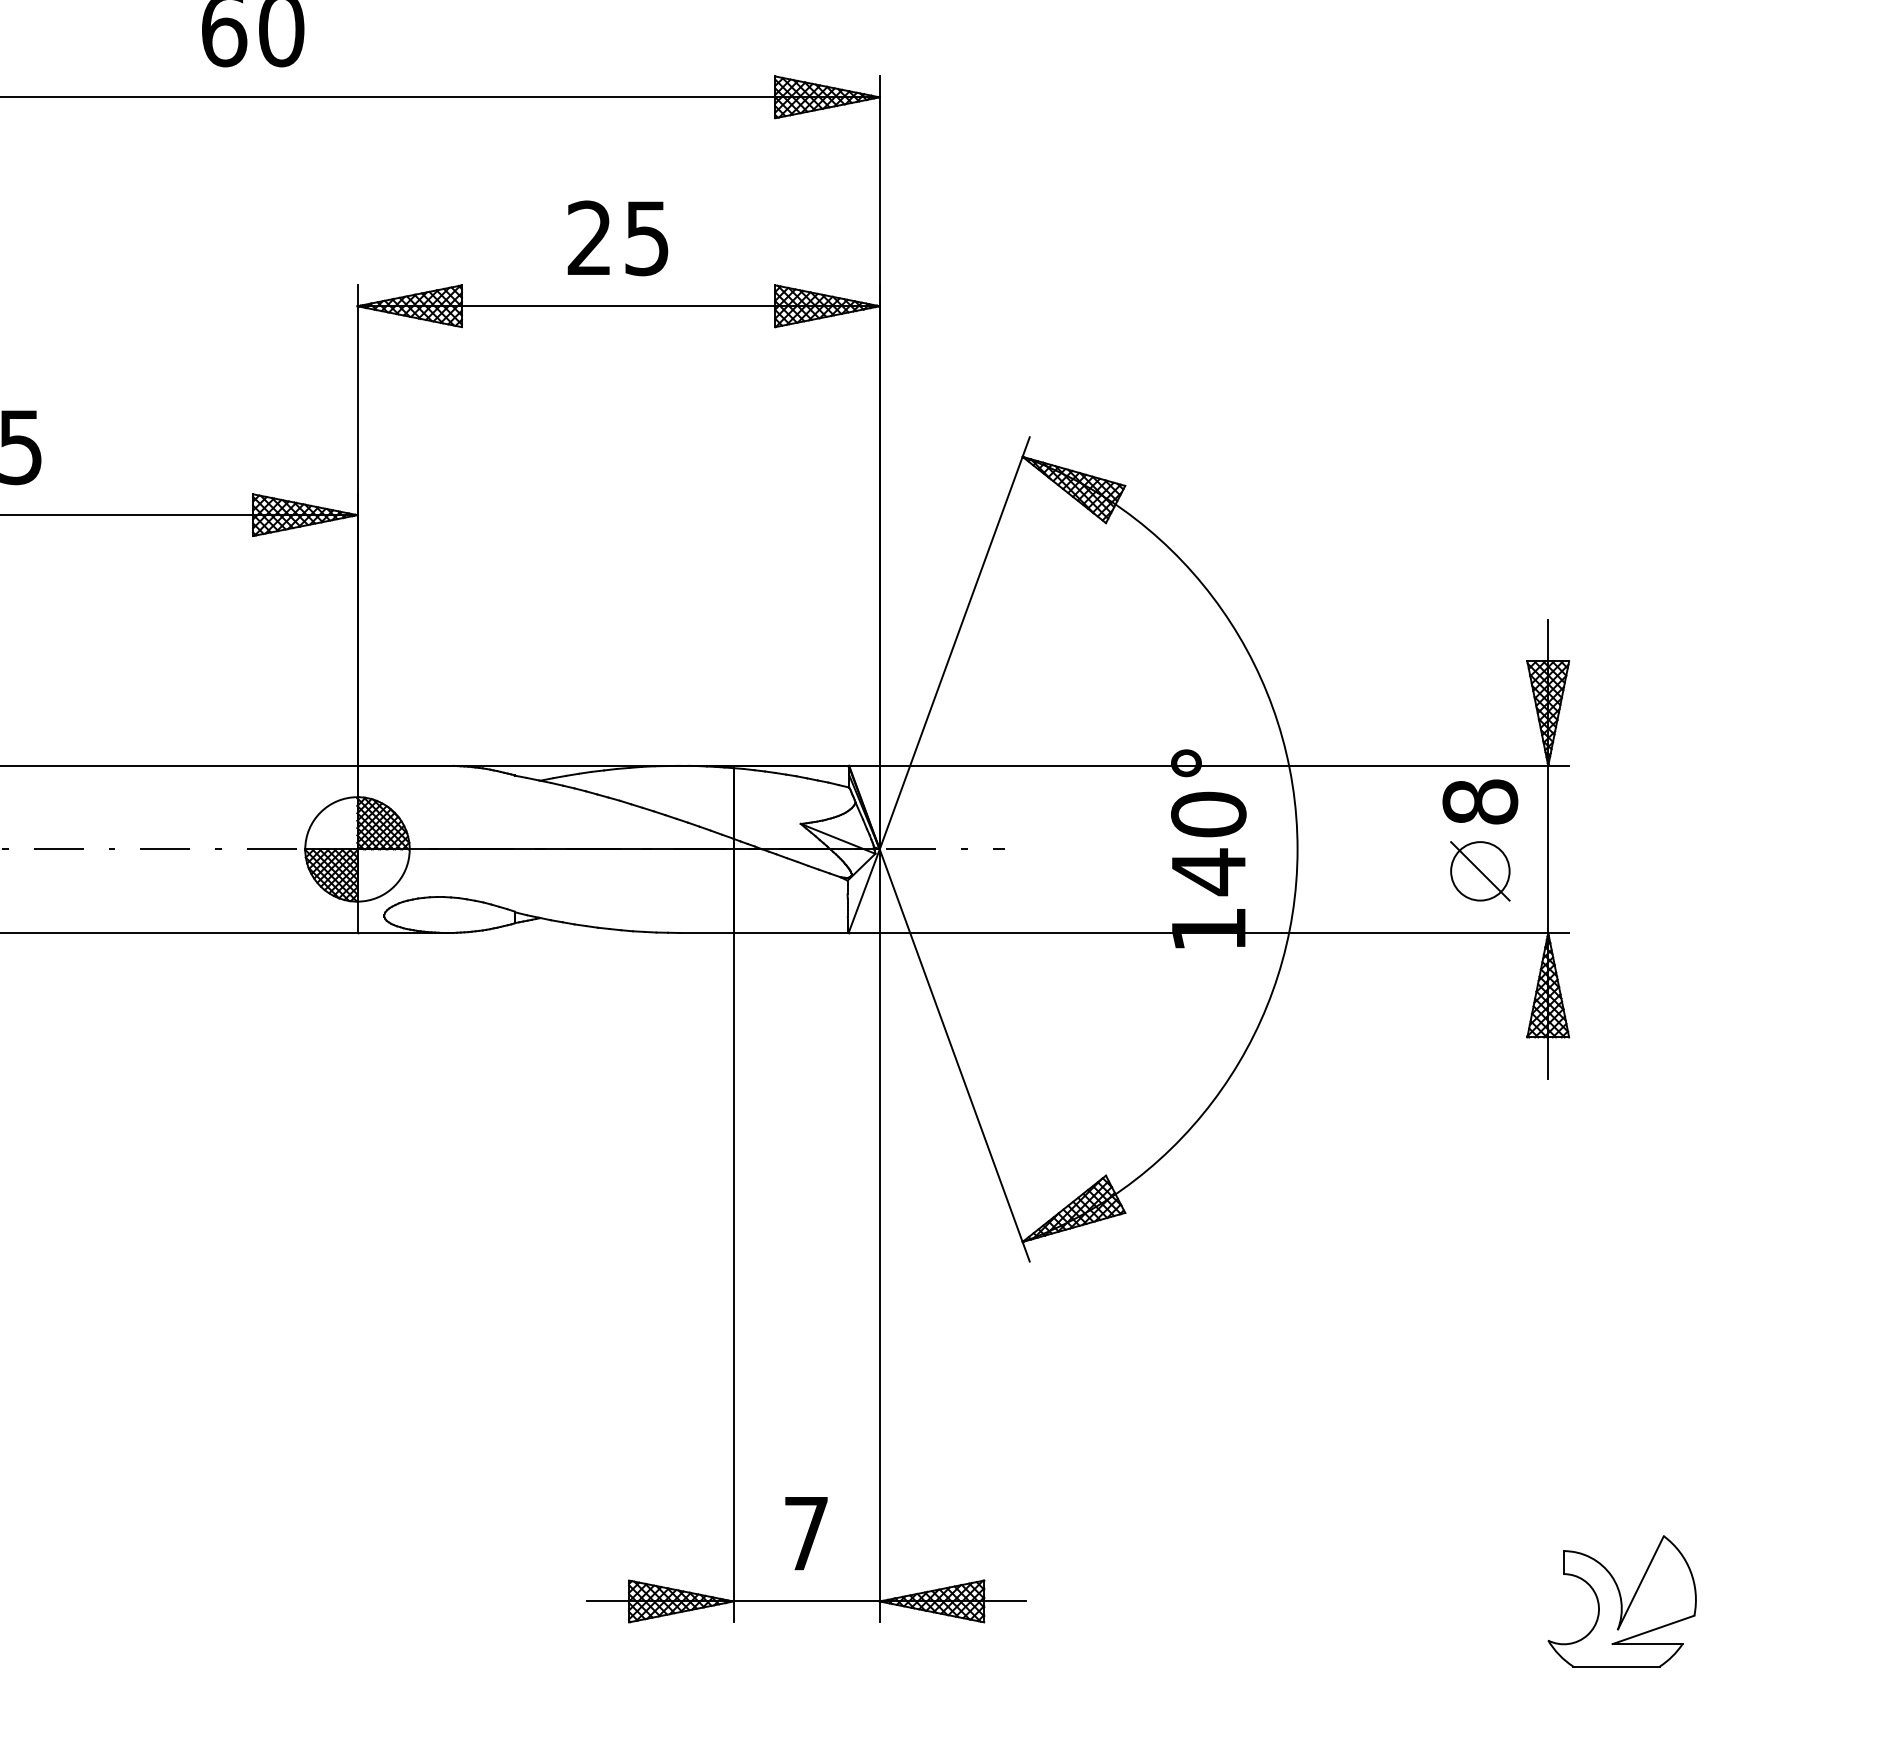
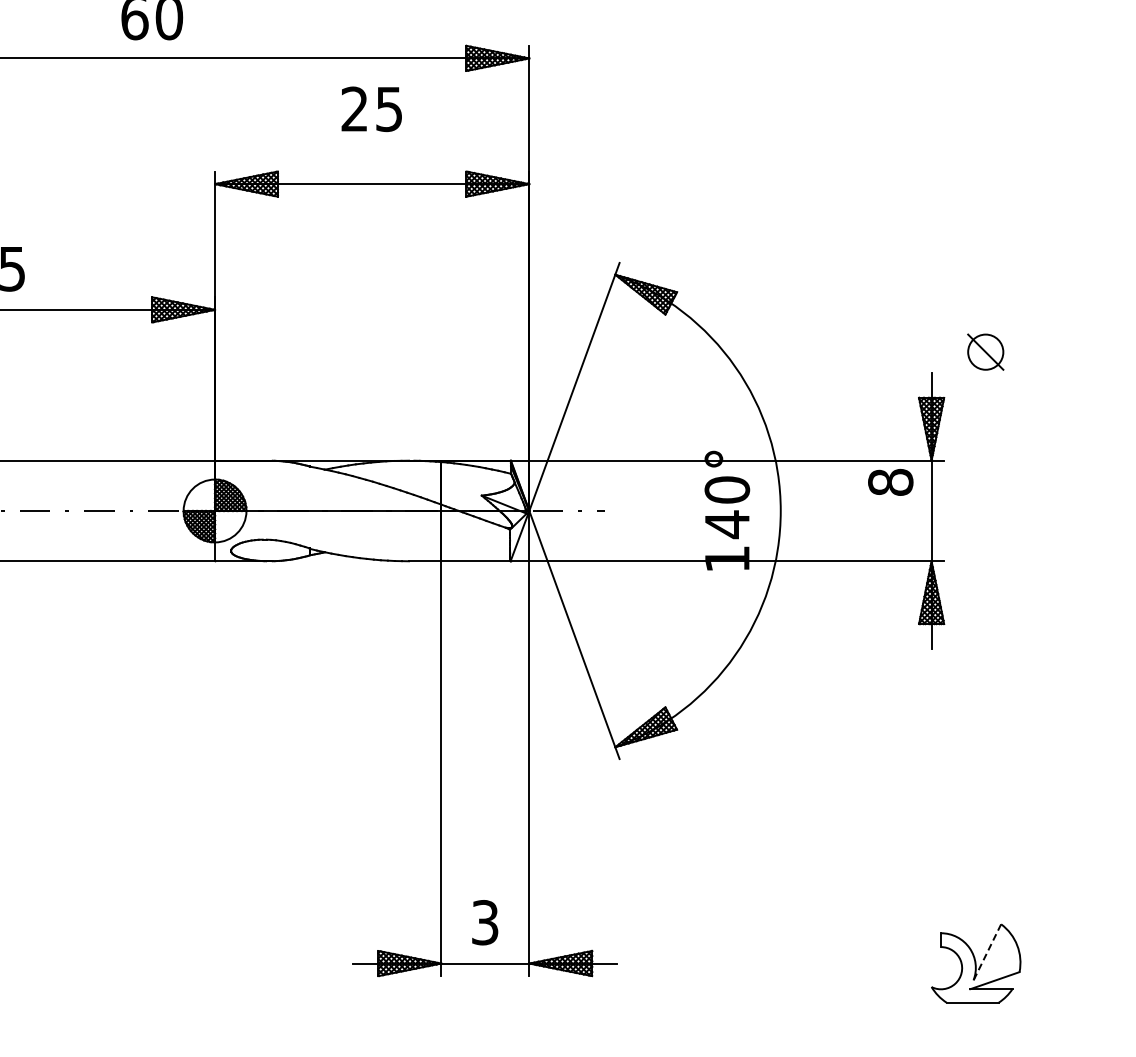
text: (617, 238) -> (371, 109), moved
part: (1479, 870) -> (985, 351), moved
text: (806, 1533) -> (485, 922), 7 -> 3
line: (1641, 1583) -> (987, 952), solid -> dashed

